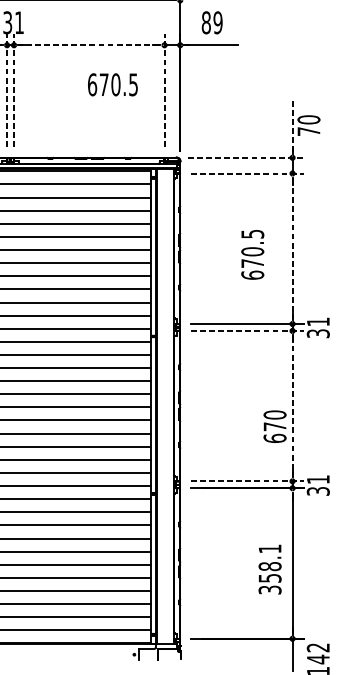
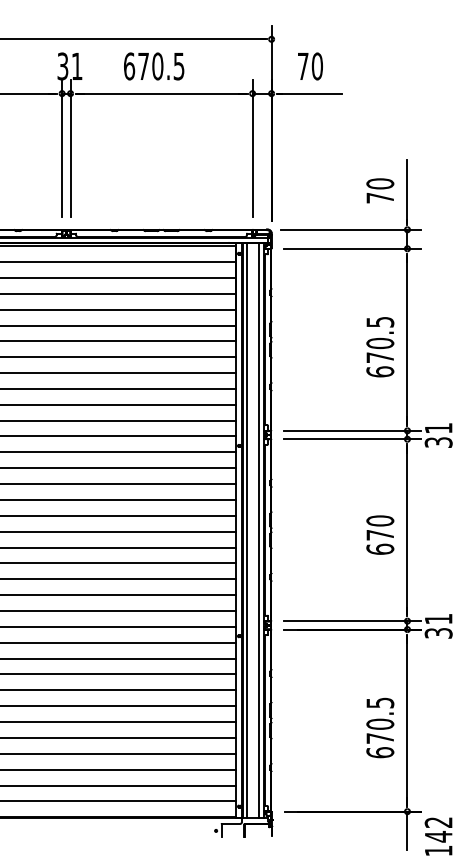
text: (211, 22) -> (309, 66), 89 -> 70
line: (89, 45) -> (161, 93), dashed -> solid
text: (113, 84) -> (154, 66), moved
line: (7, 90) -> (62, 148), dashed -> solid
line: (14, 90) -> (70, 148), dashed -> solid
line: (164, 90) -> (252, 148), dashed -> solid
text: (309, 125) -> (380, 190), moved
line: (292, 126) -> (407, 191), dashed -> solid
line: (246, 157) -> (351, 229), dashed -> solid
line: (247, 173) -> (353, 248), dashed -> solid
line: (292, 249) -> (407, 340), dashed -> solid
text: (252, 255) -> (380, 347), moved
line: (247, 331) -> (353, 439), dashed -> solid
line: (159, 405) -> (246, 529), added
line: (169, 405) -> (258, 529), added
line: (292, 406) -> (407, 530), dashed -> solid
text: (275, 426) -> (380, 534), moved
line: (247, 481) -> (353, 621), dashed -> solid
text: (270, 569) -> (380, 727), 358.1 -> 670.5

